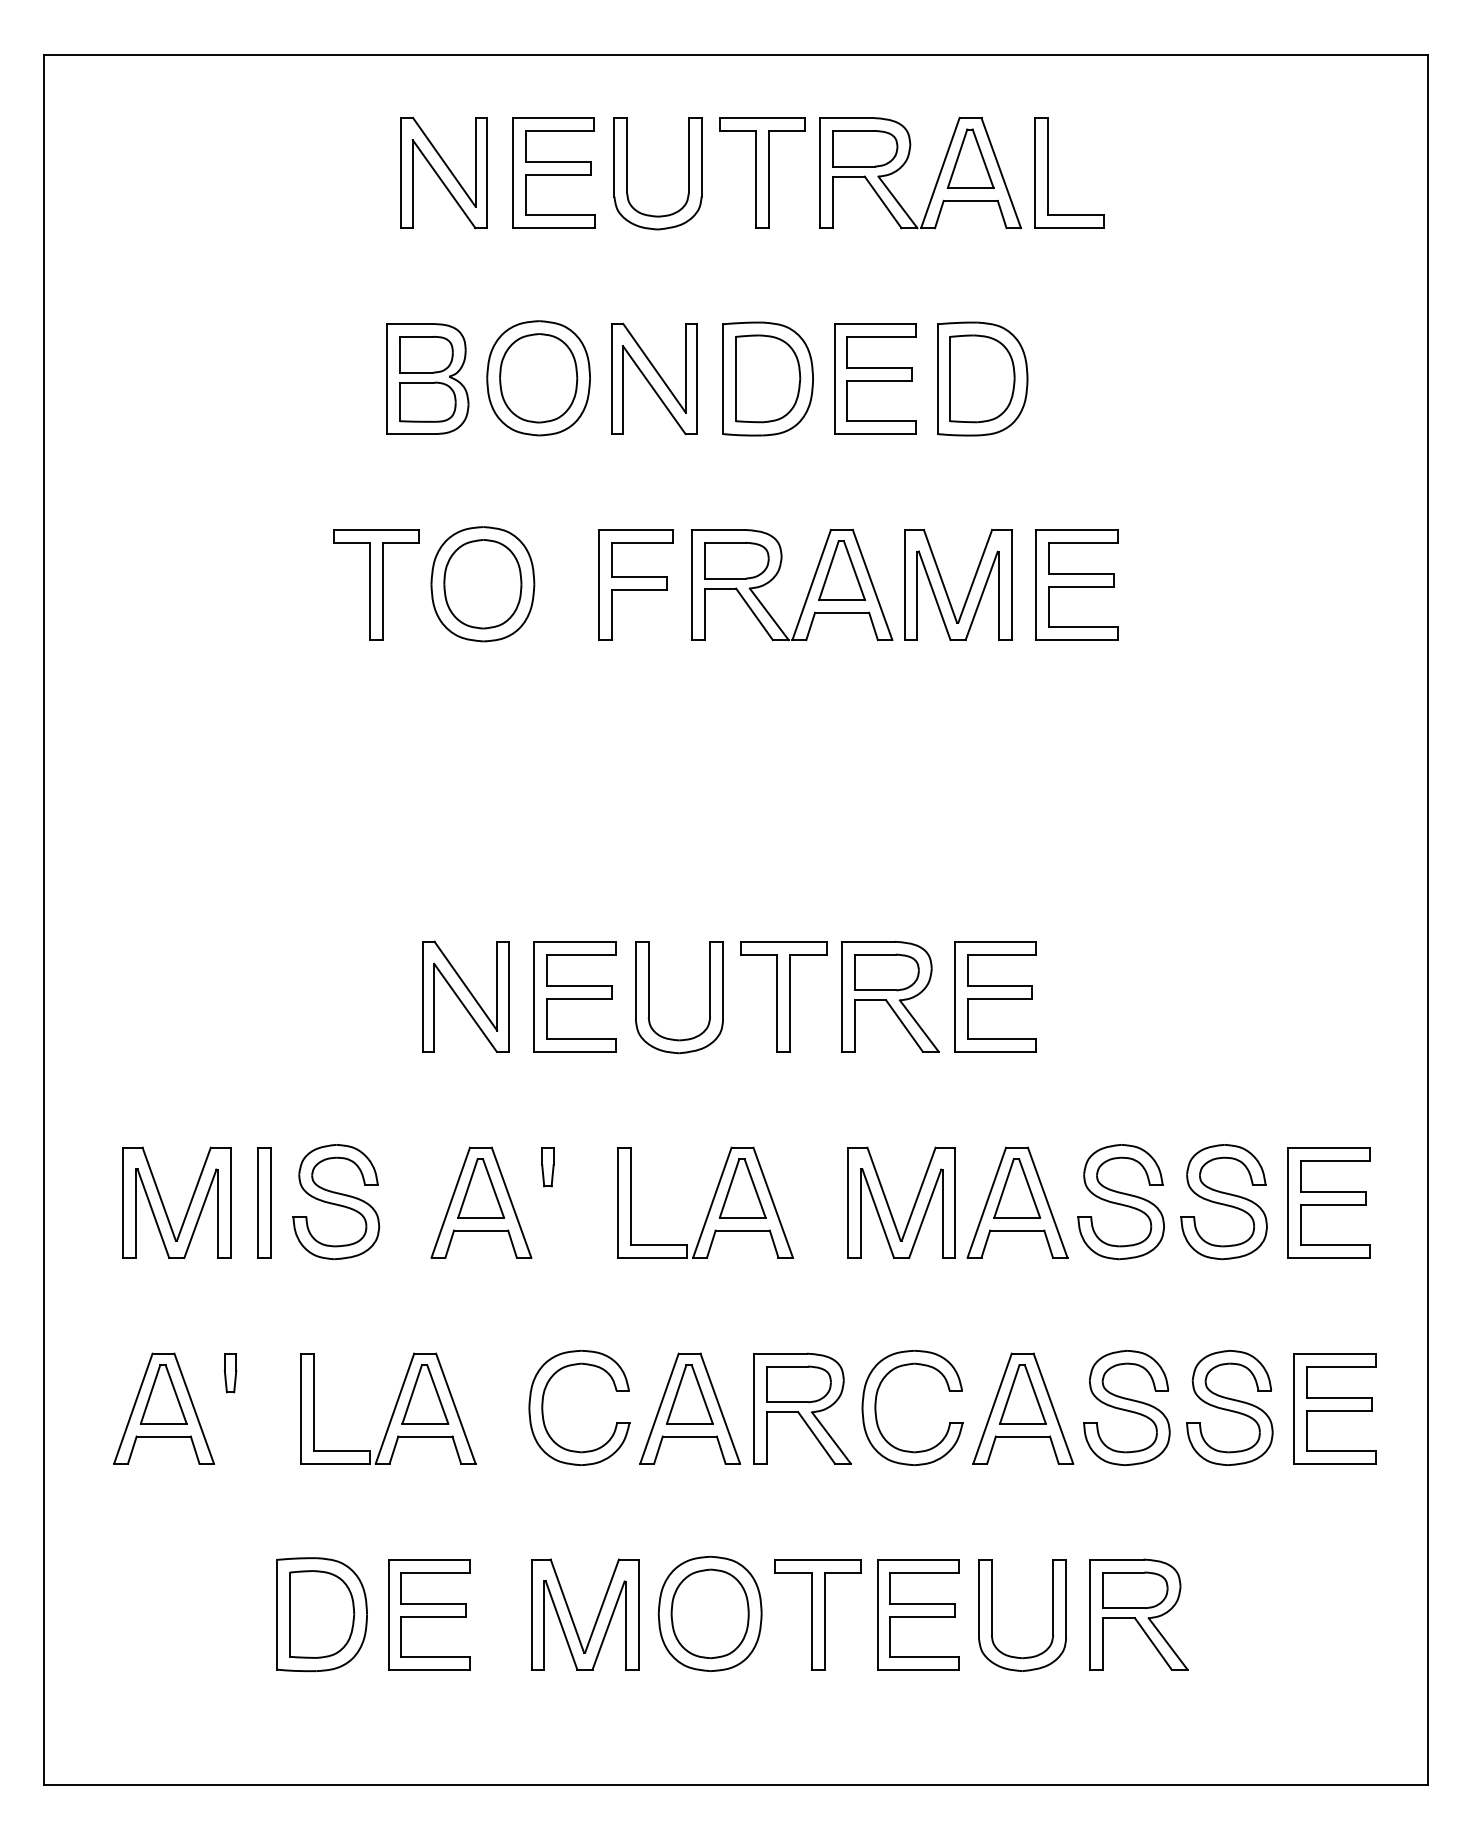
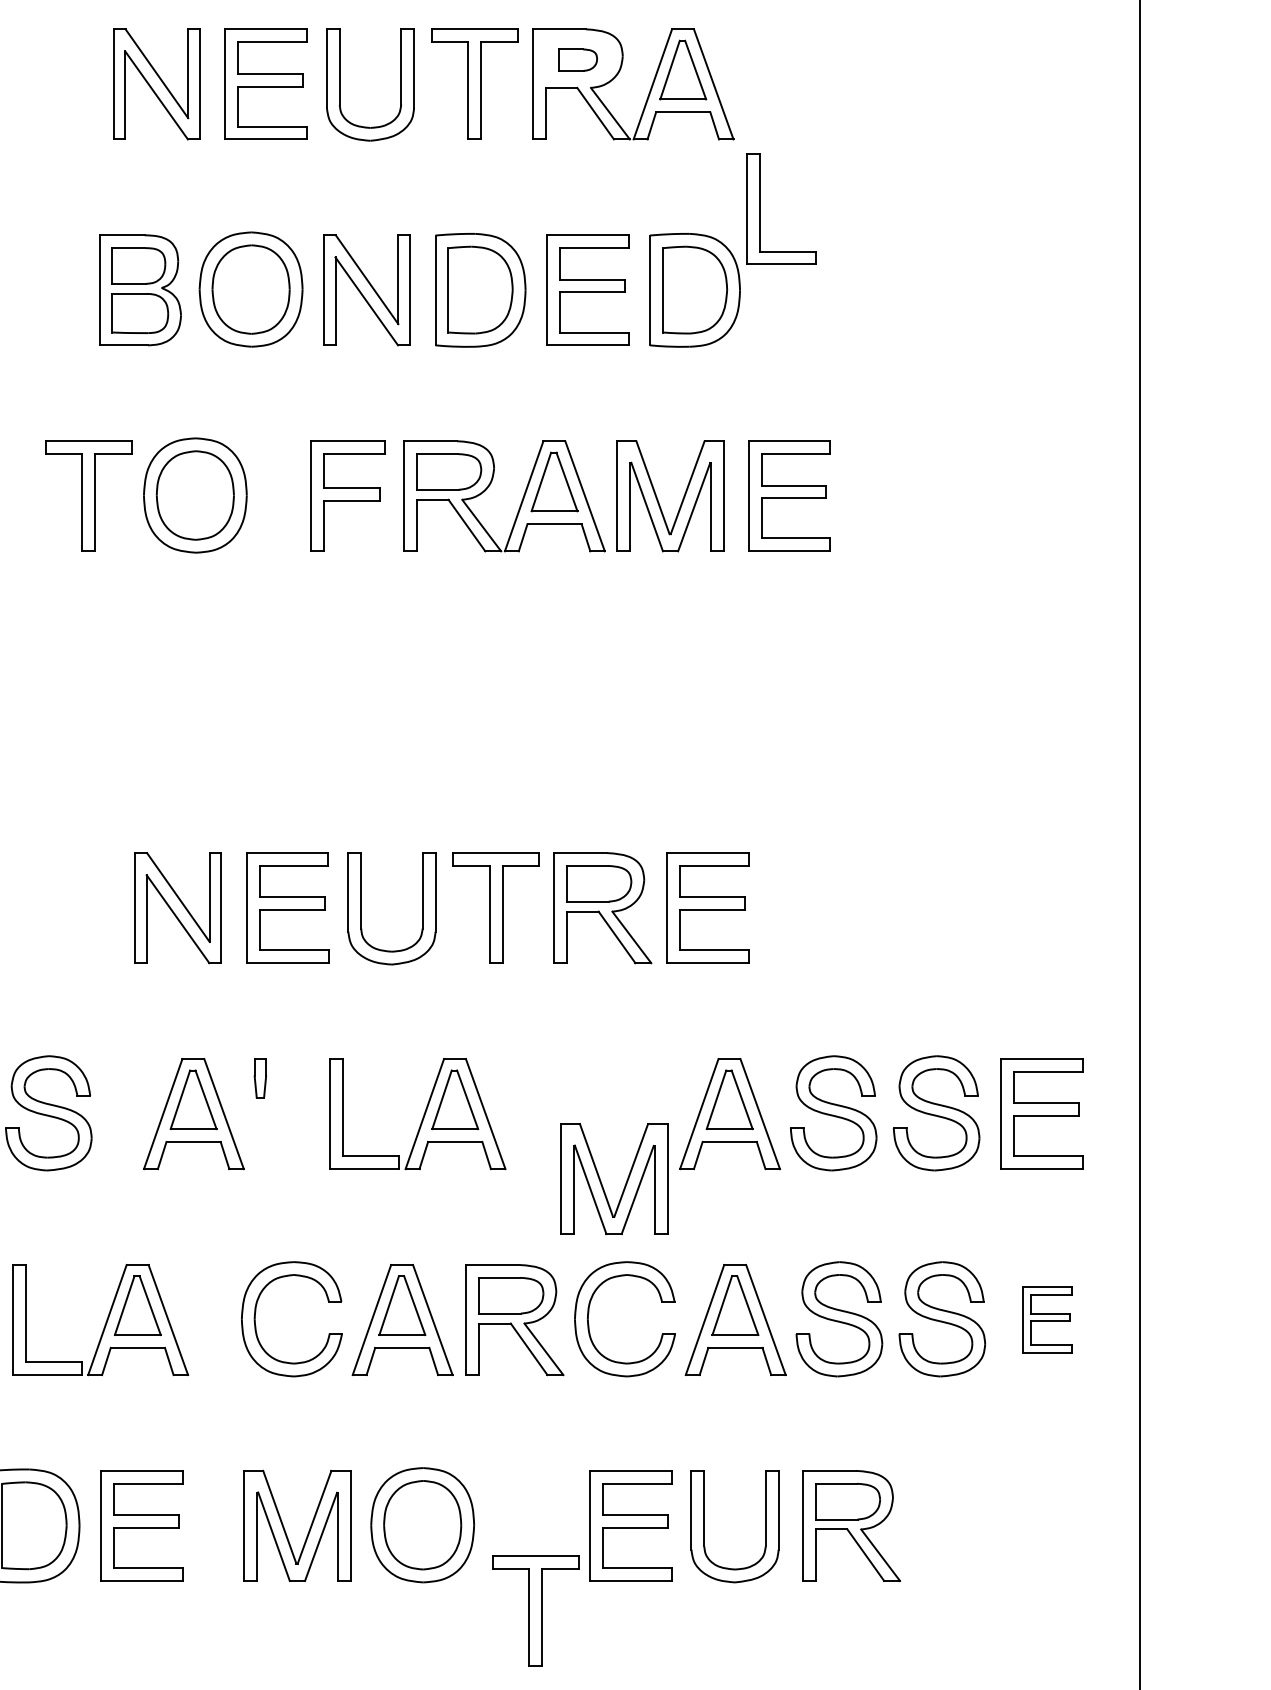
part: (865, 148) -> (577, 59), size x0.6
part: (1048, 172) -> (760, 208), moved
part: (913, 1205) -> (625, 1181), moved
part: (1334, 1408) -> (1046, 1319), size x0.6
part: (817, 1614) -> (534, 1610), moved

